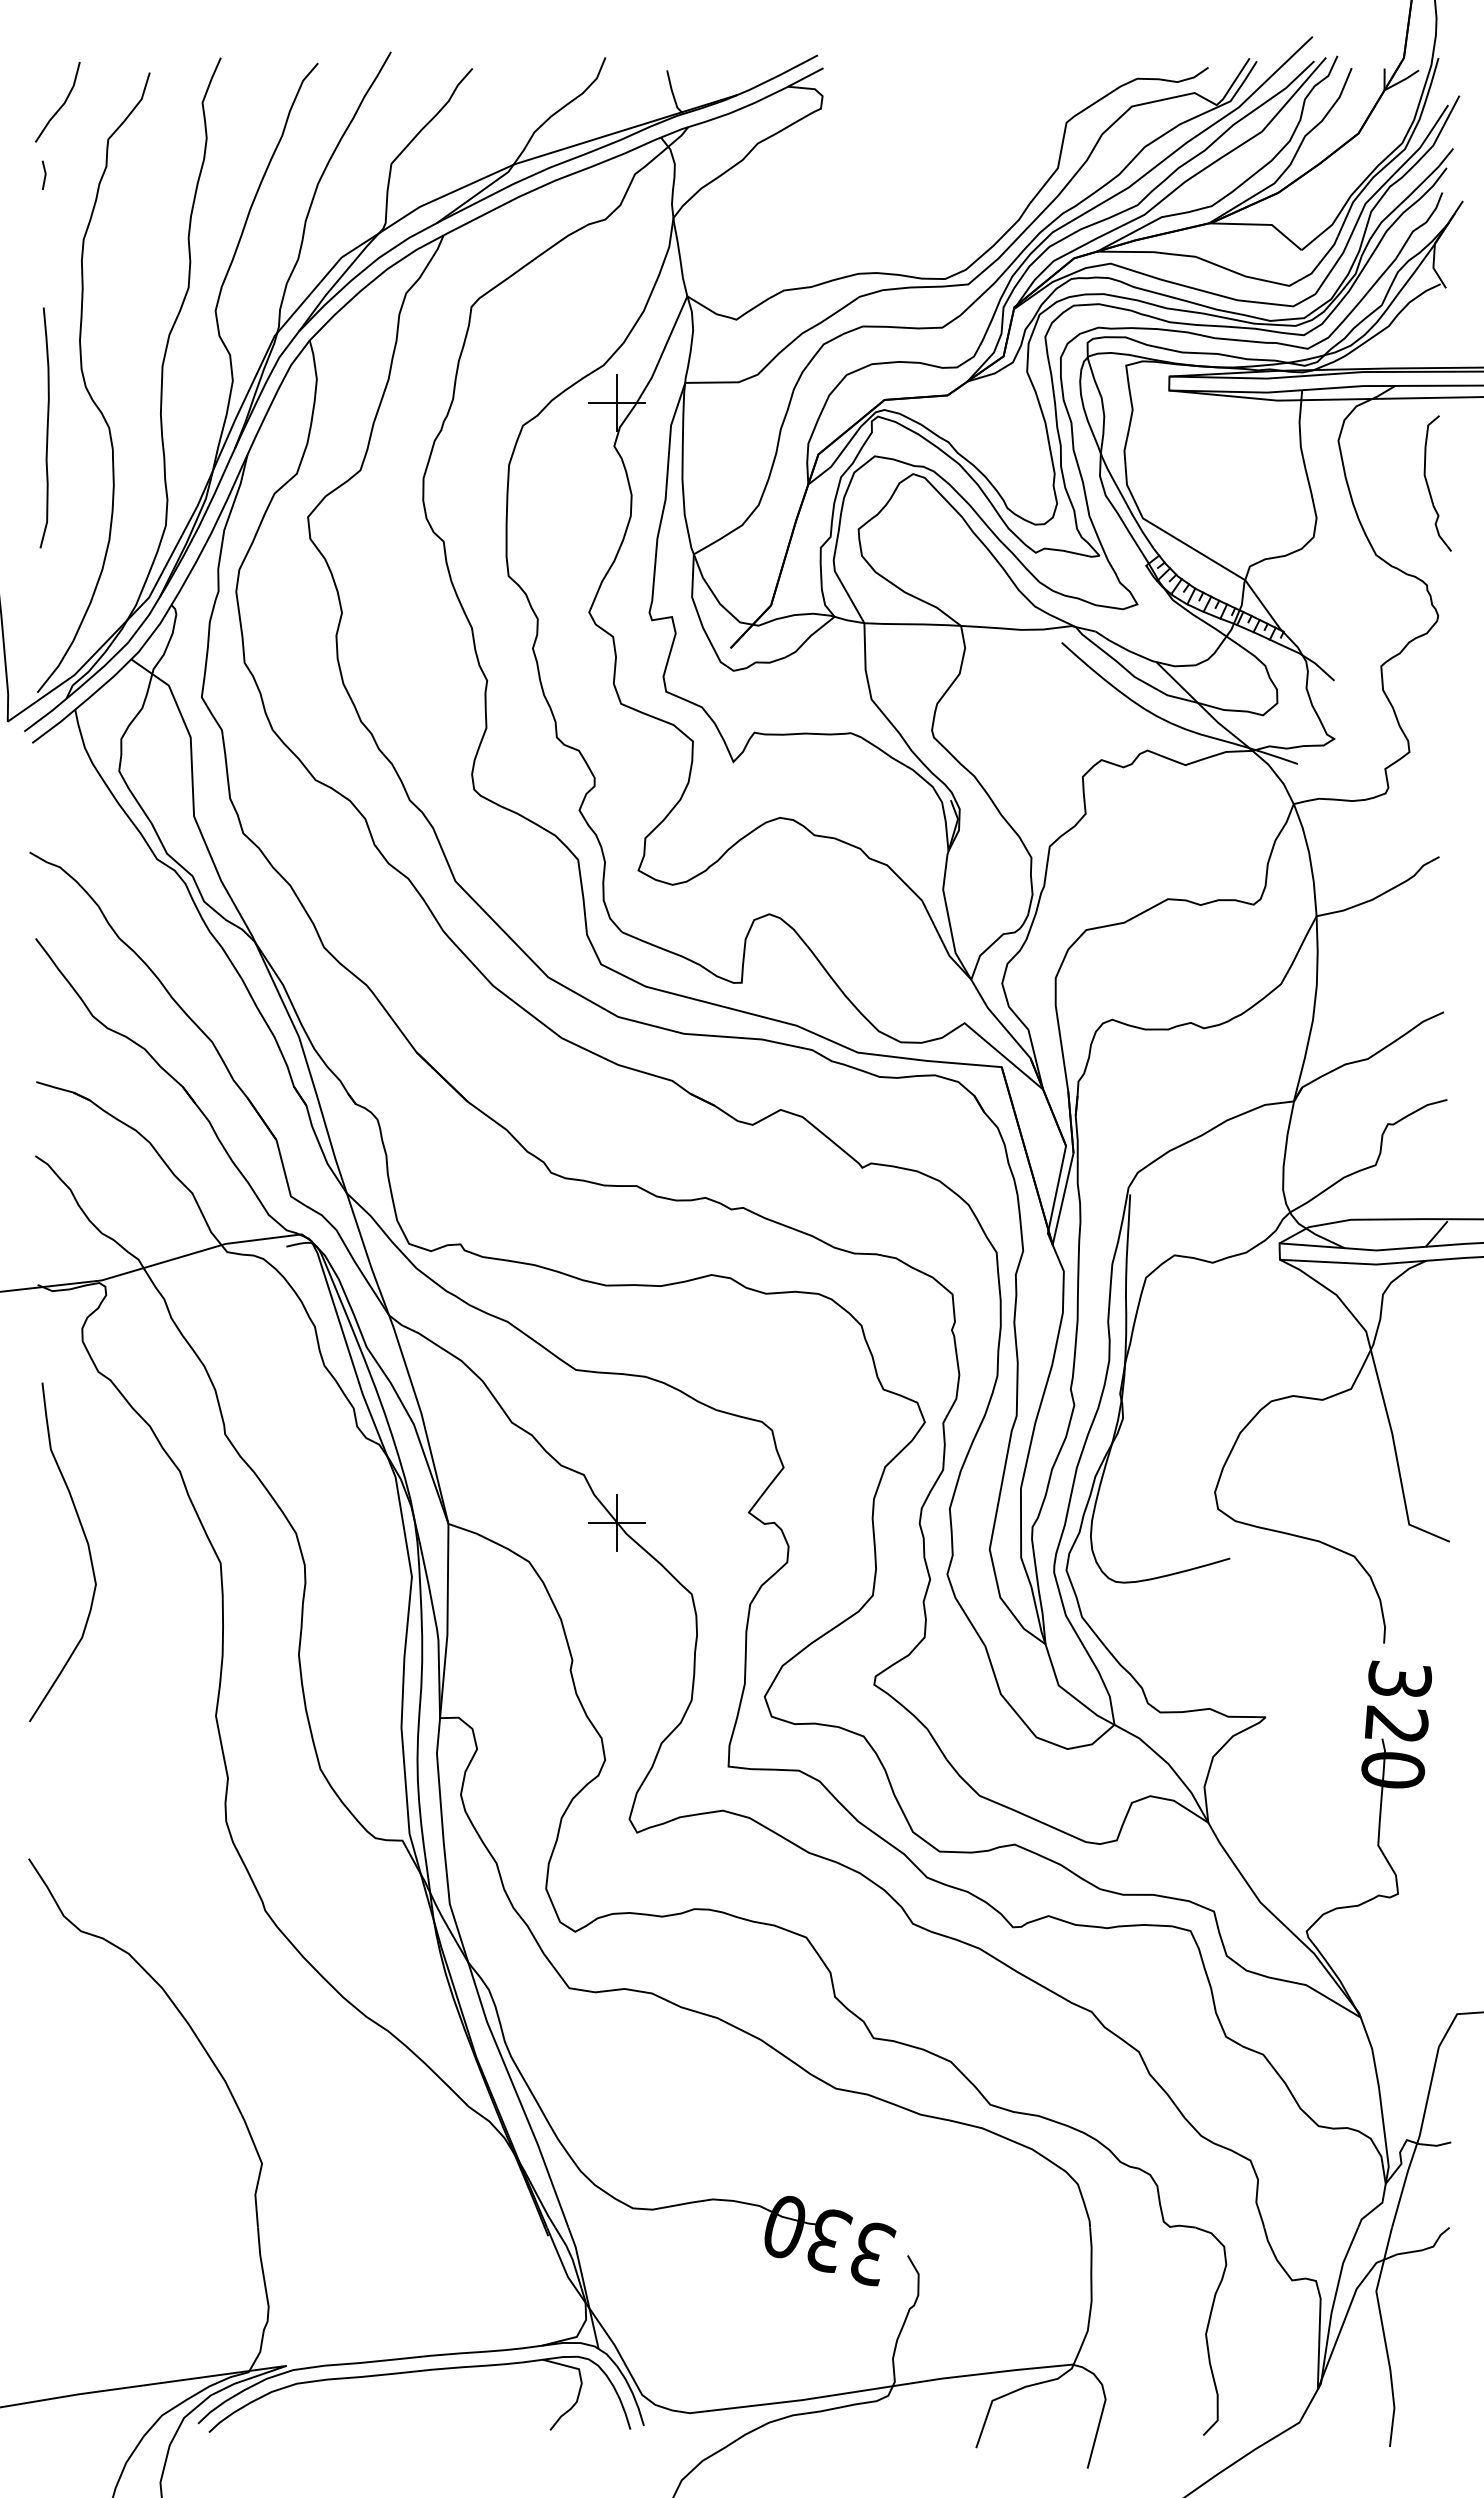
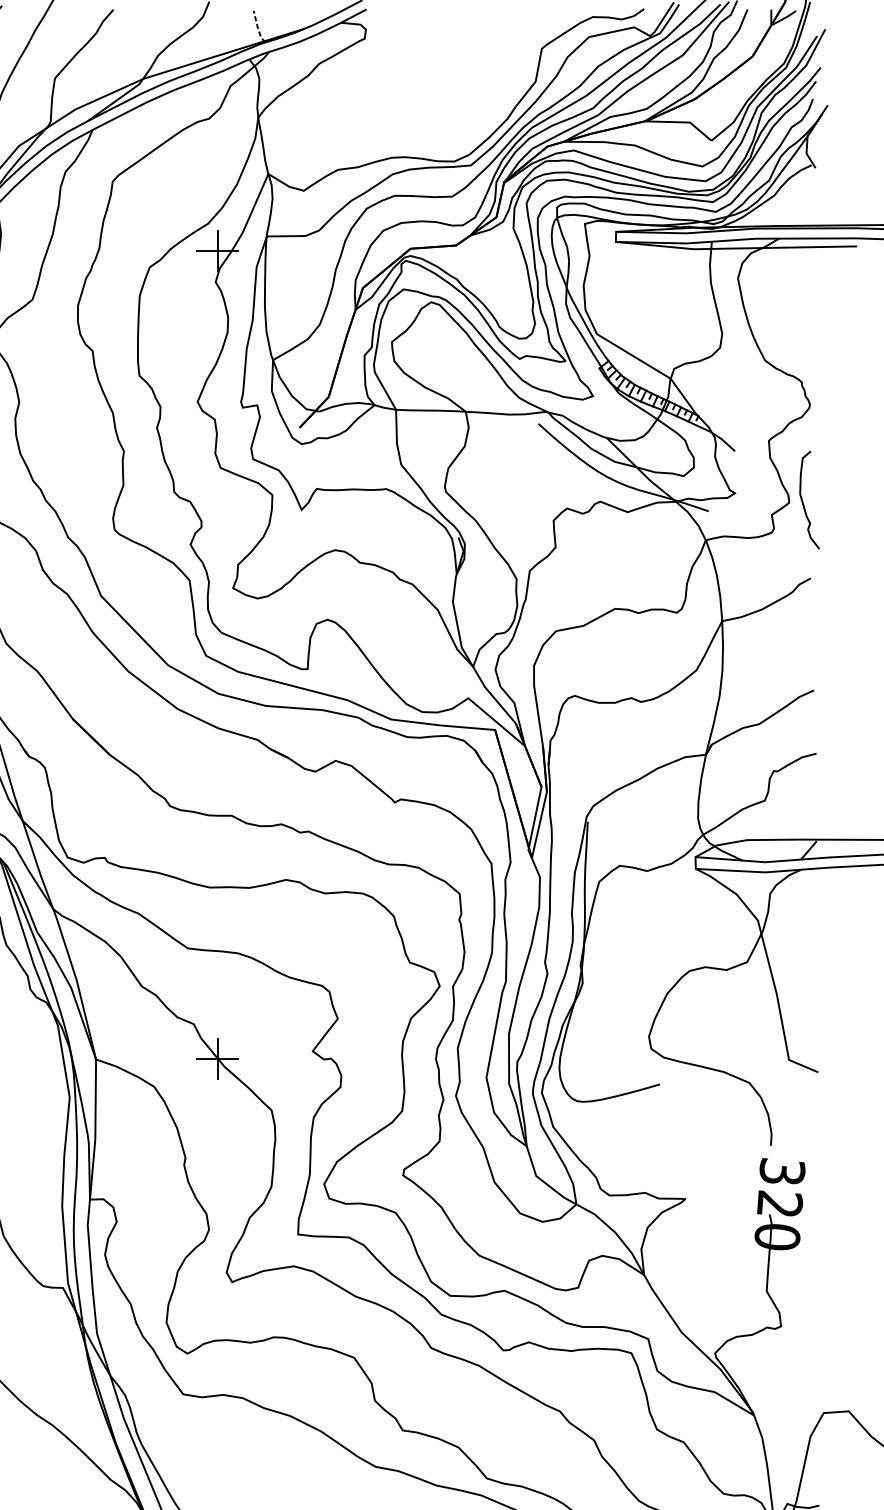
line: (672, 92) -> (257, 26), solid -> dashed
curve: (1429, 487) -> (803, 503), moved

